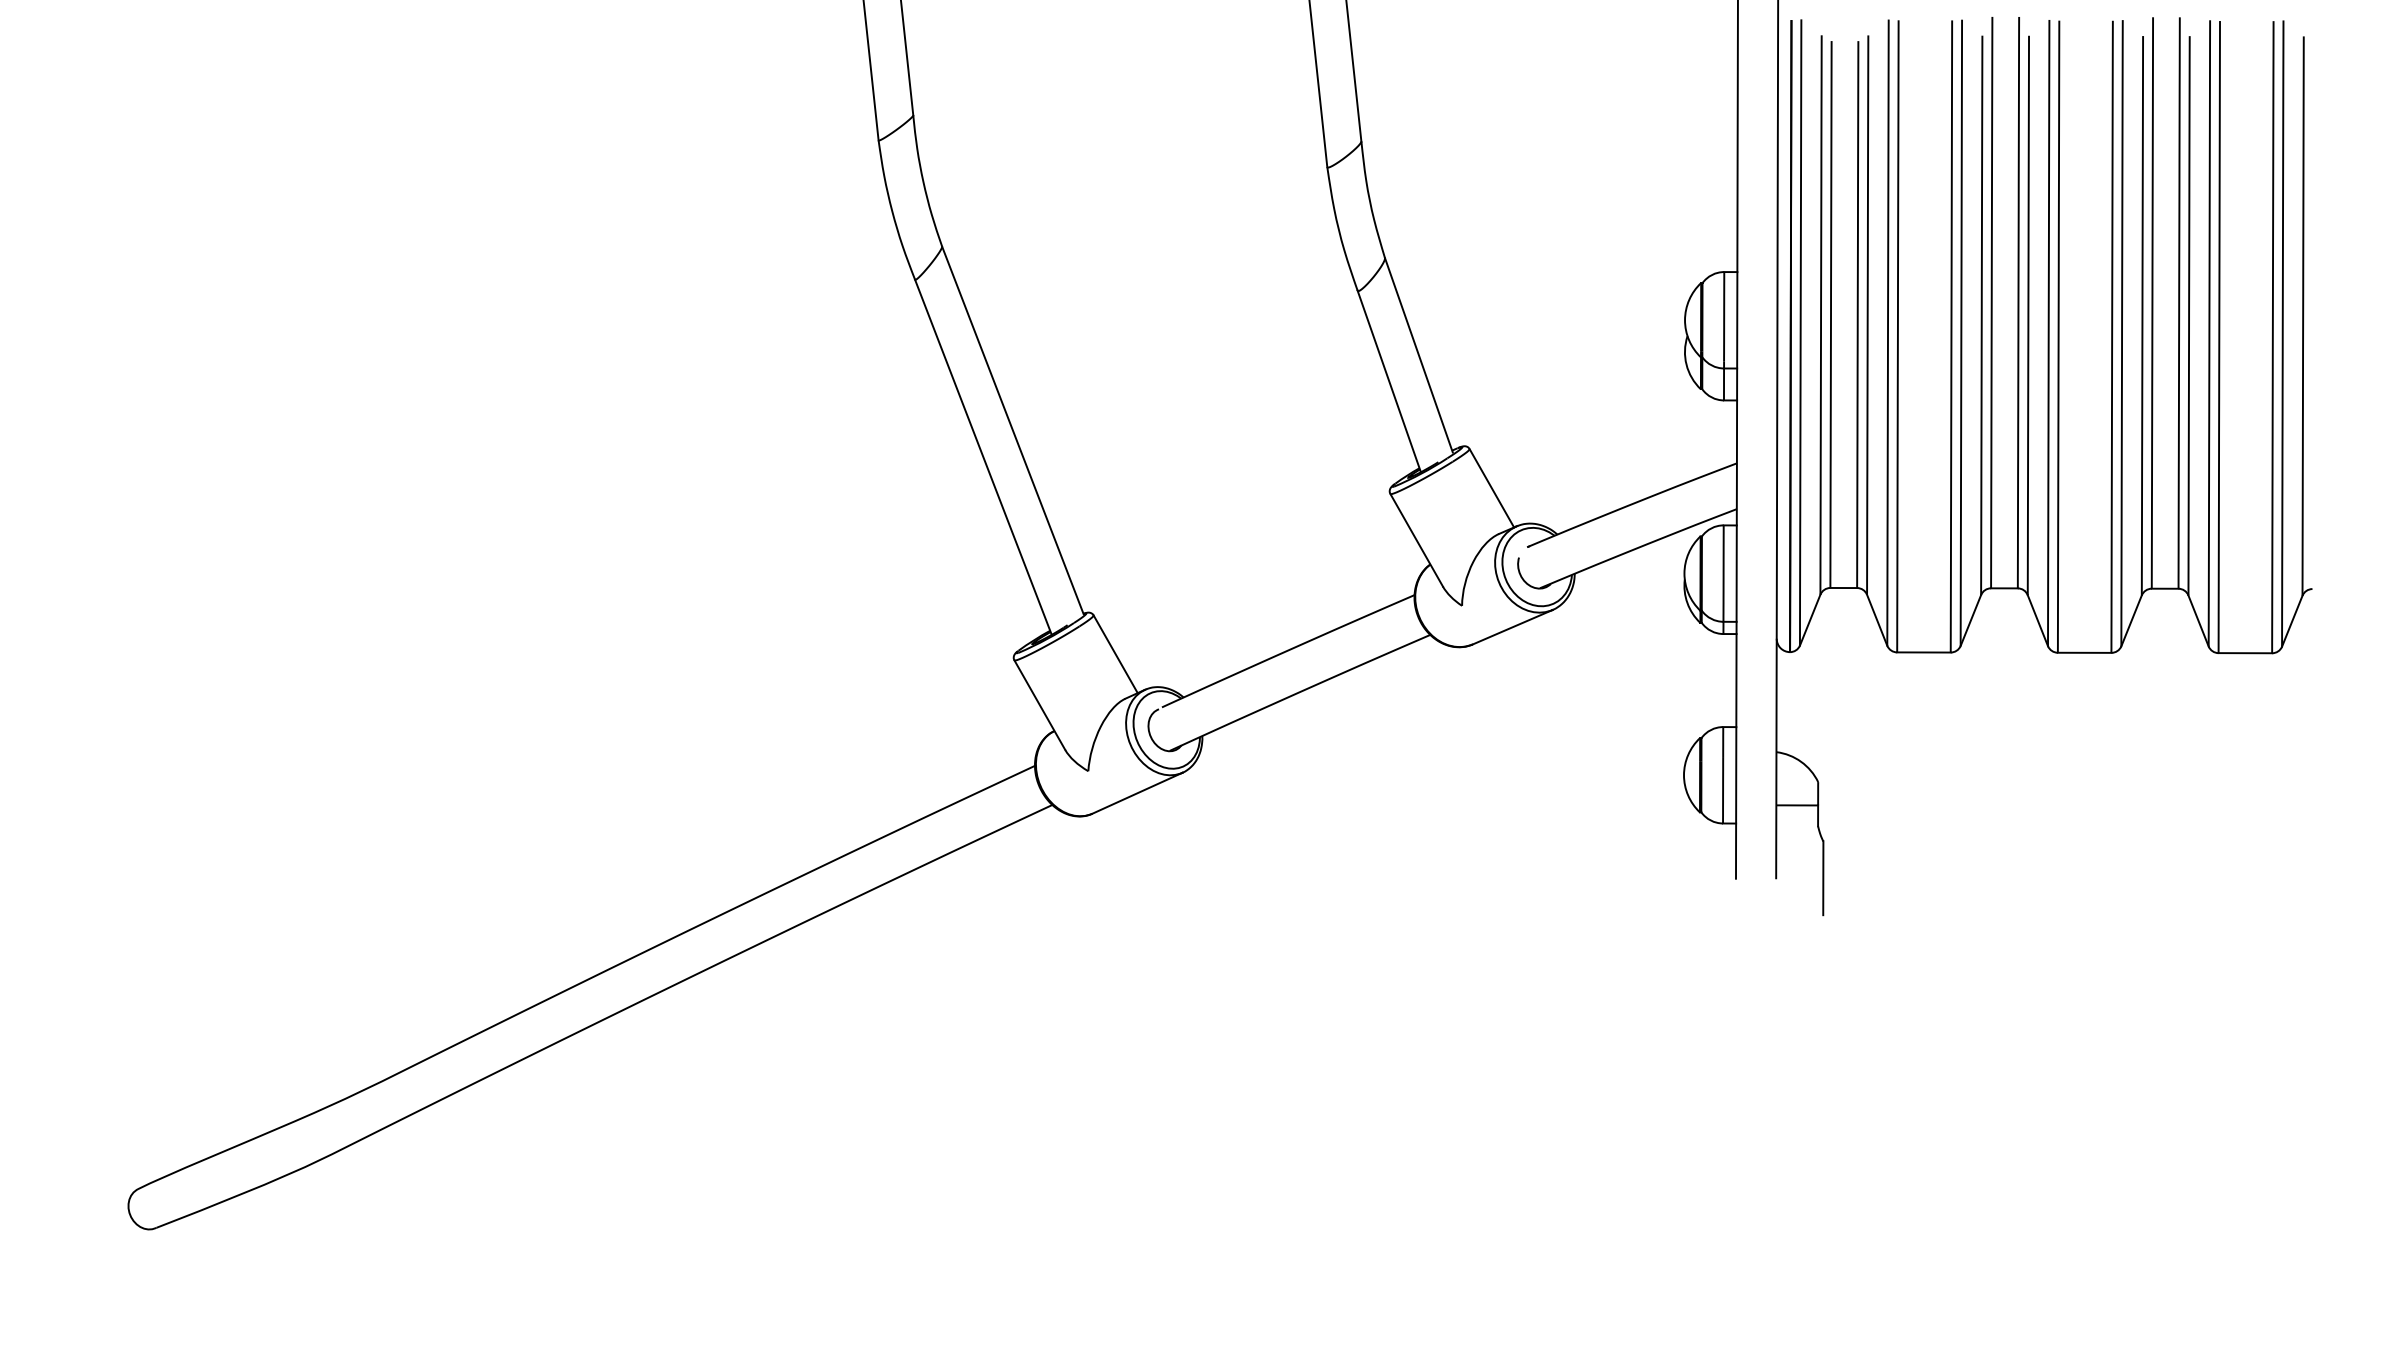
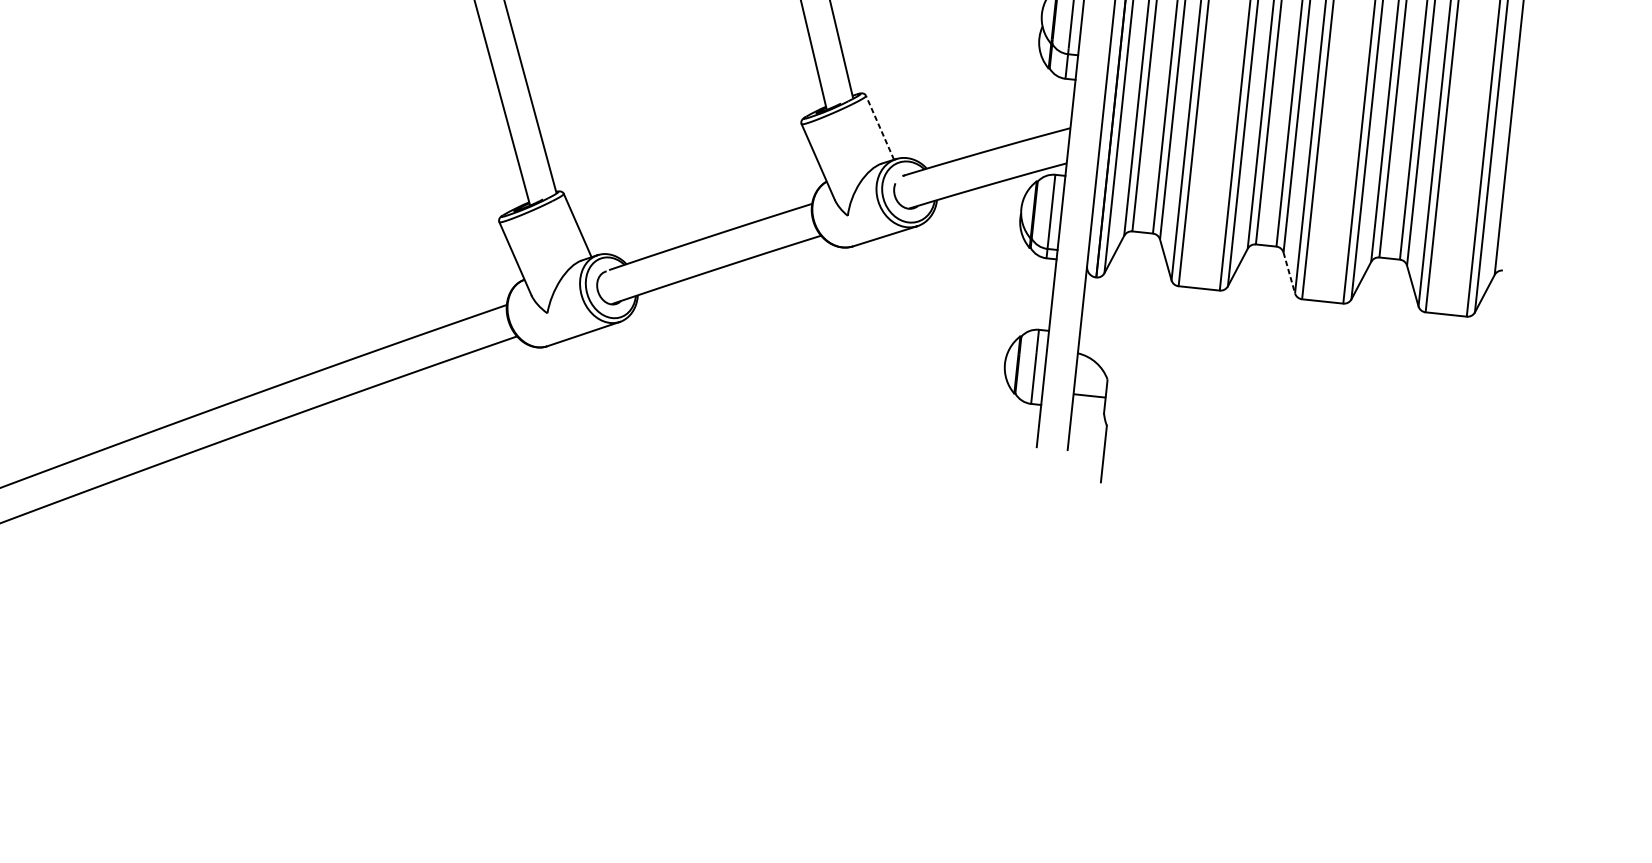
line: (1491, 487) -> (879, 127), solid -> dashed
line: (2038, 621) -> (1289, 273), solid -> dashed

